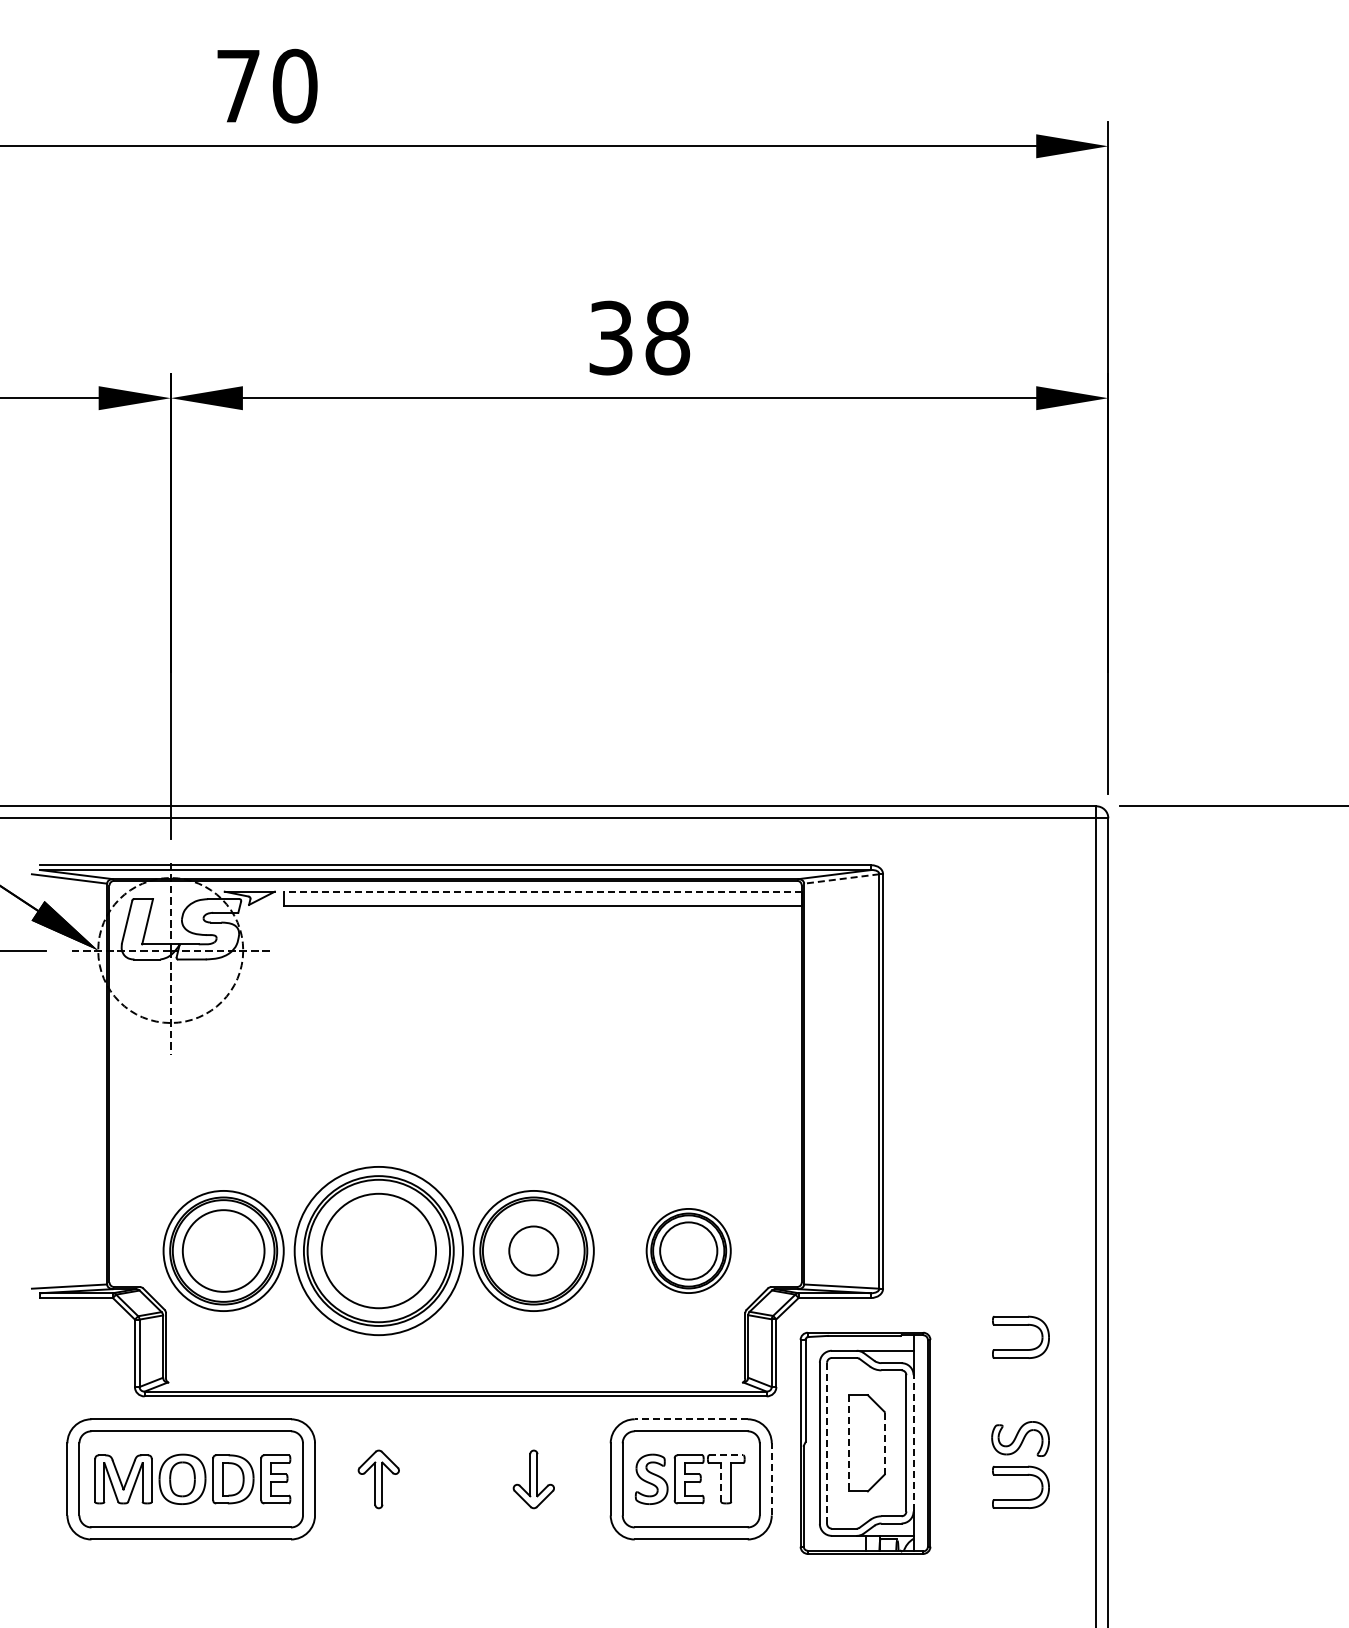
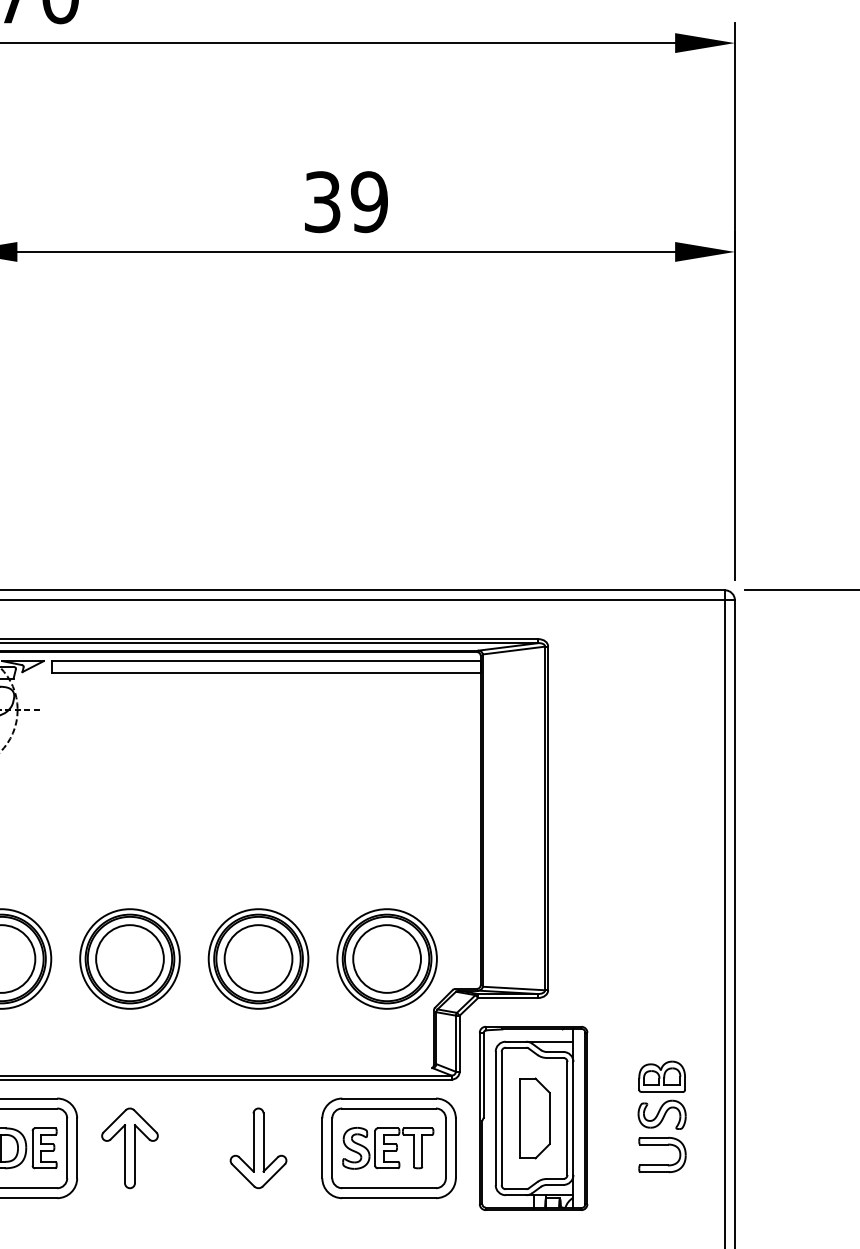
text: (667, 337) -> (369, 201), 38 -> 39
line: (841, 878) -> (513, 650), dashed -> solid
line: (543, 891) -> (266, 660), dashed -> solid
part: (378, 1250) -> (129, 958), size x0.71
circle: (533, 1250) -> (258, 958), size x1.67
part: (688, 1250) -> (386, 958), size x1.43
part: (1020, 1325) -> (662, 1020), removed
part: (1020, 1392) -> (662, 1076), added
line: (690, 1419) -> (388, 1098), dashed -> solid
line: (884, 1442) -> (549, 1117), dashed -> solid
line: (913, 1442) -> (573, 1117), dashed -> solid
line: (827, 1443) -> (502, 1118), dashed -> solid
line: (848, 1443) -> (519, 1118), dashed -> solid
line: (726, 1455) -> (418, 1128), dashed -> solid
line: (771, 1478) -> (455, 1147), dashed -> solid
part: (378, 1479) -> (129, 1148), size x1.67
part: (533, 1479) -> (258, 1148), size x1.67
line: (721, 1482) -> (414, 1150), dashed -> solid

